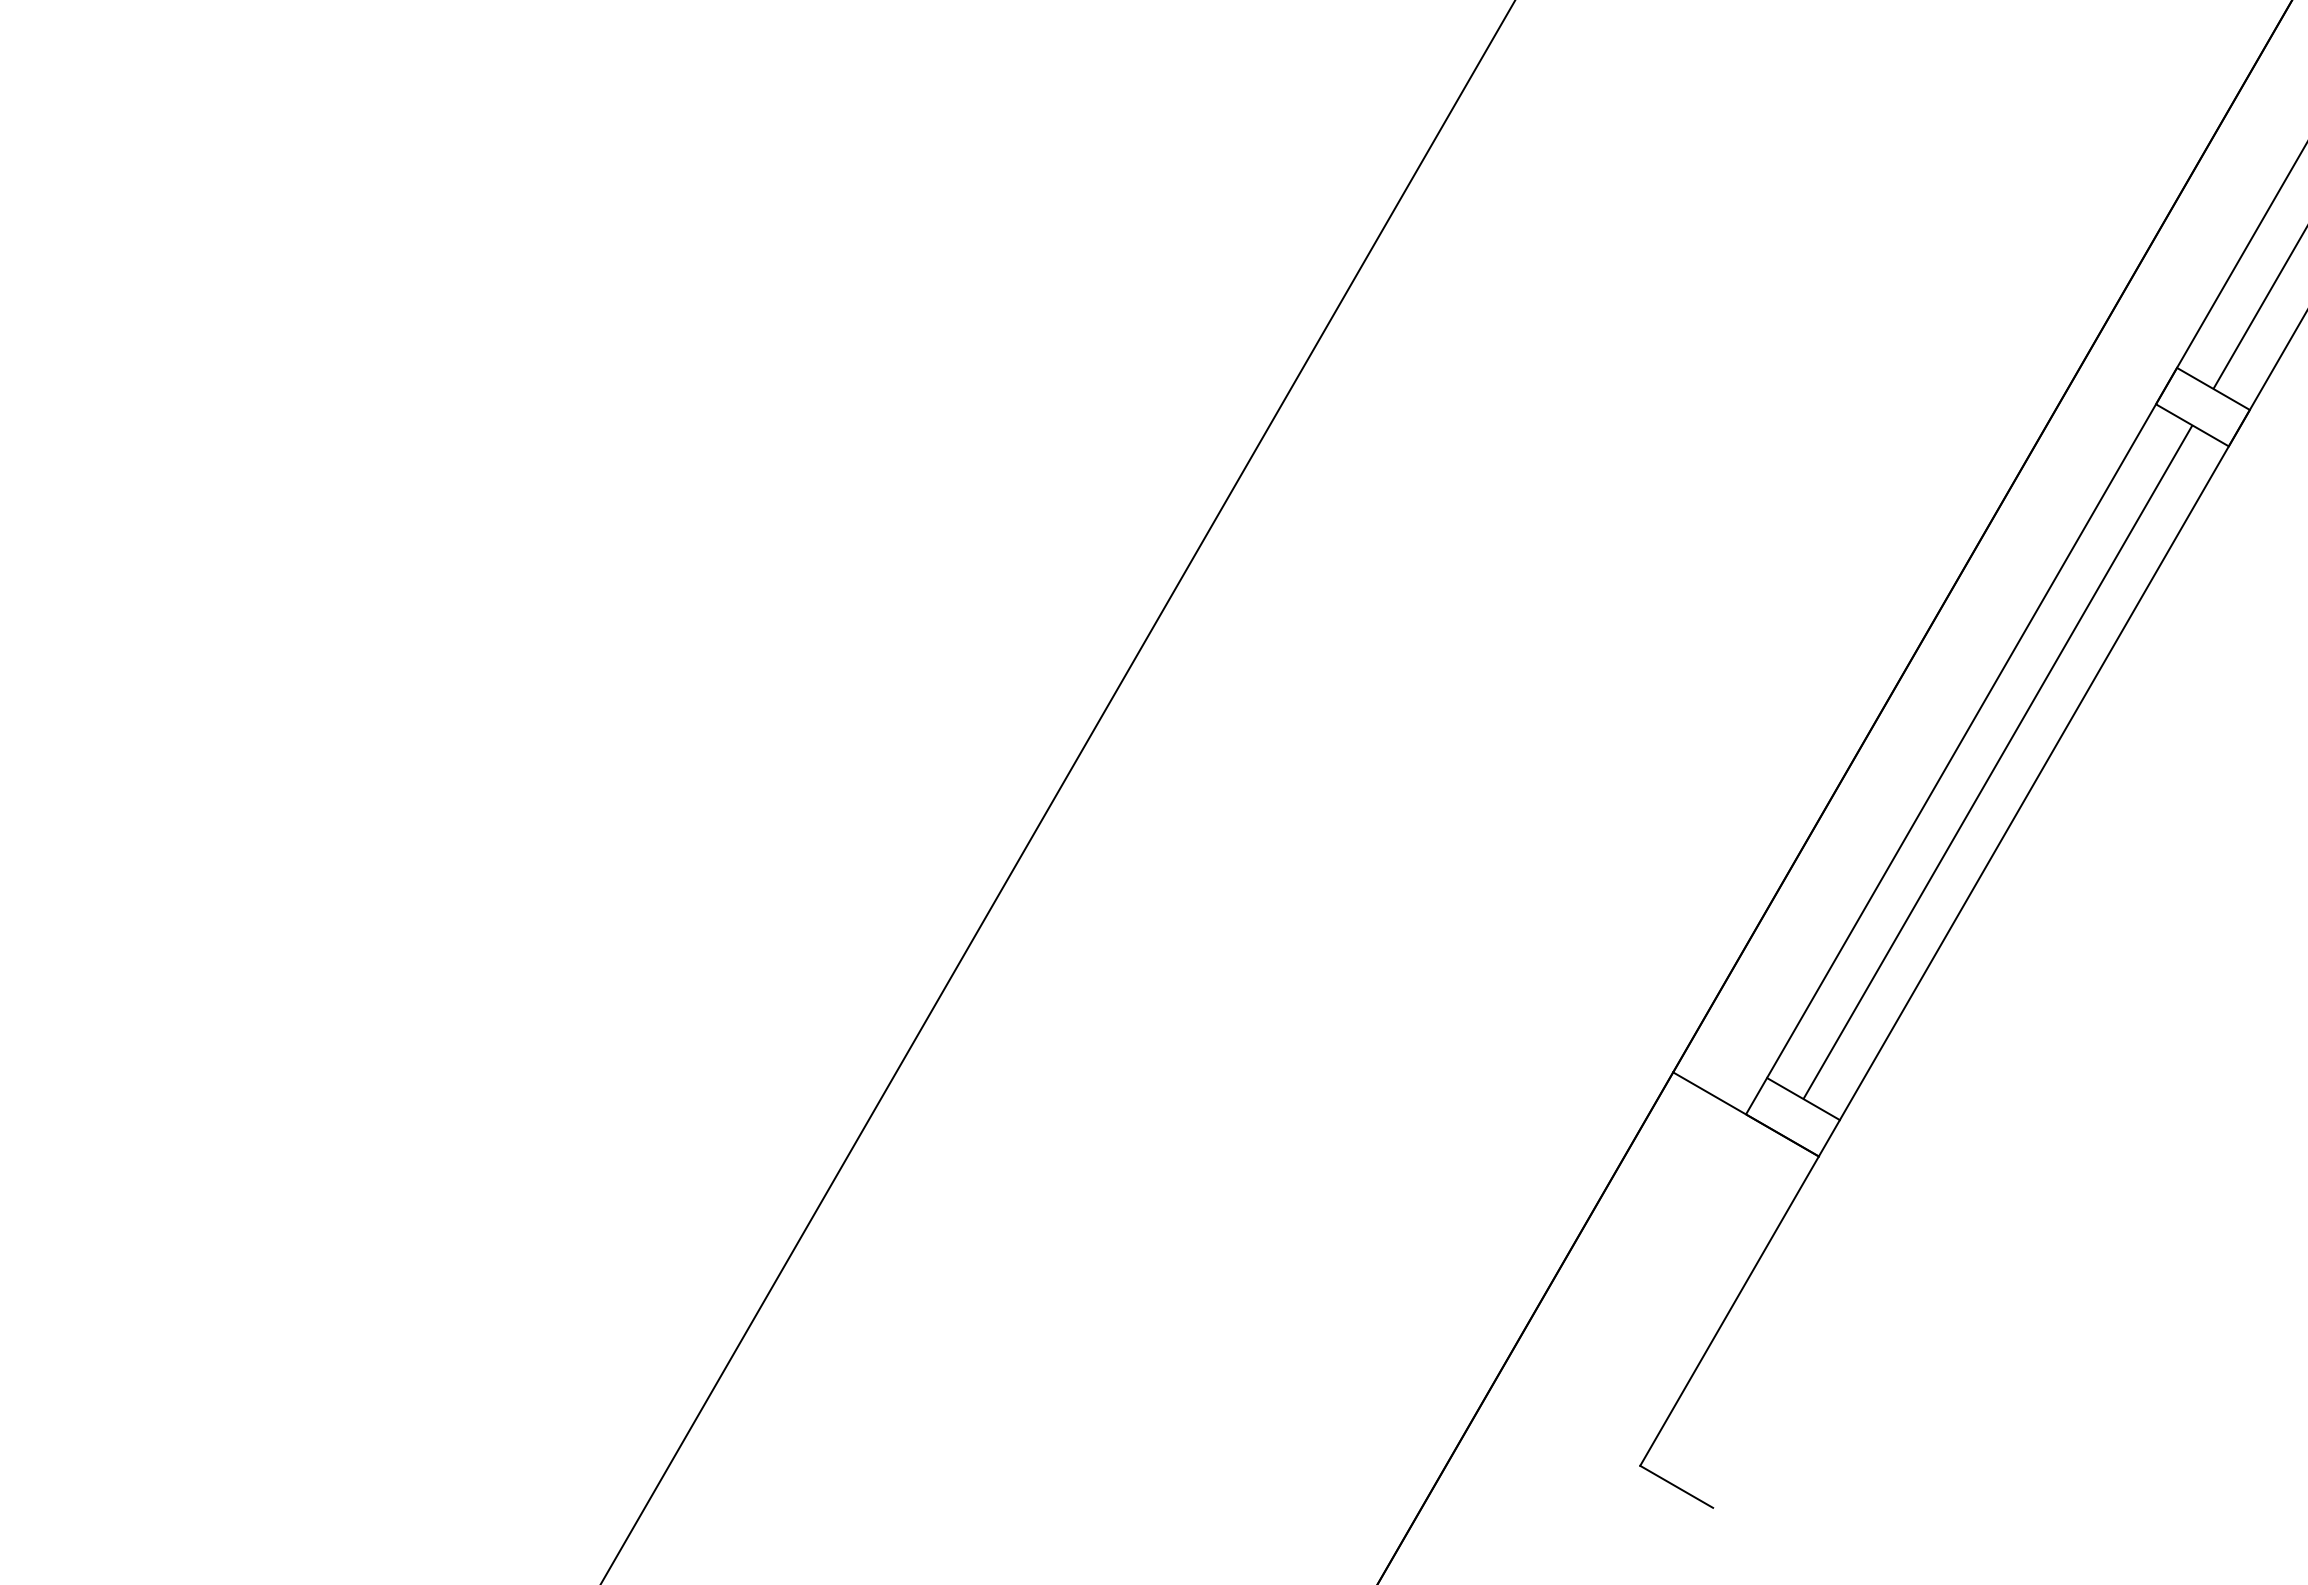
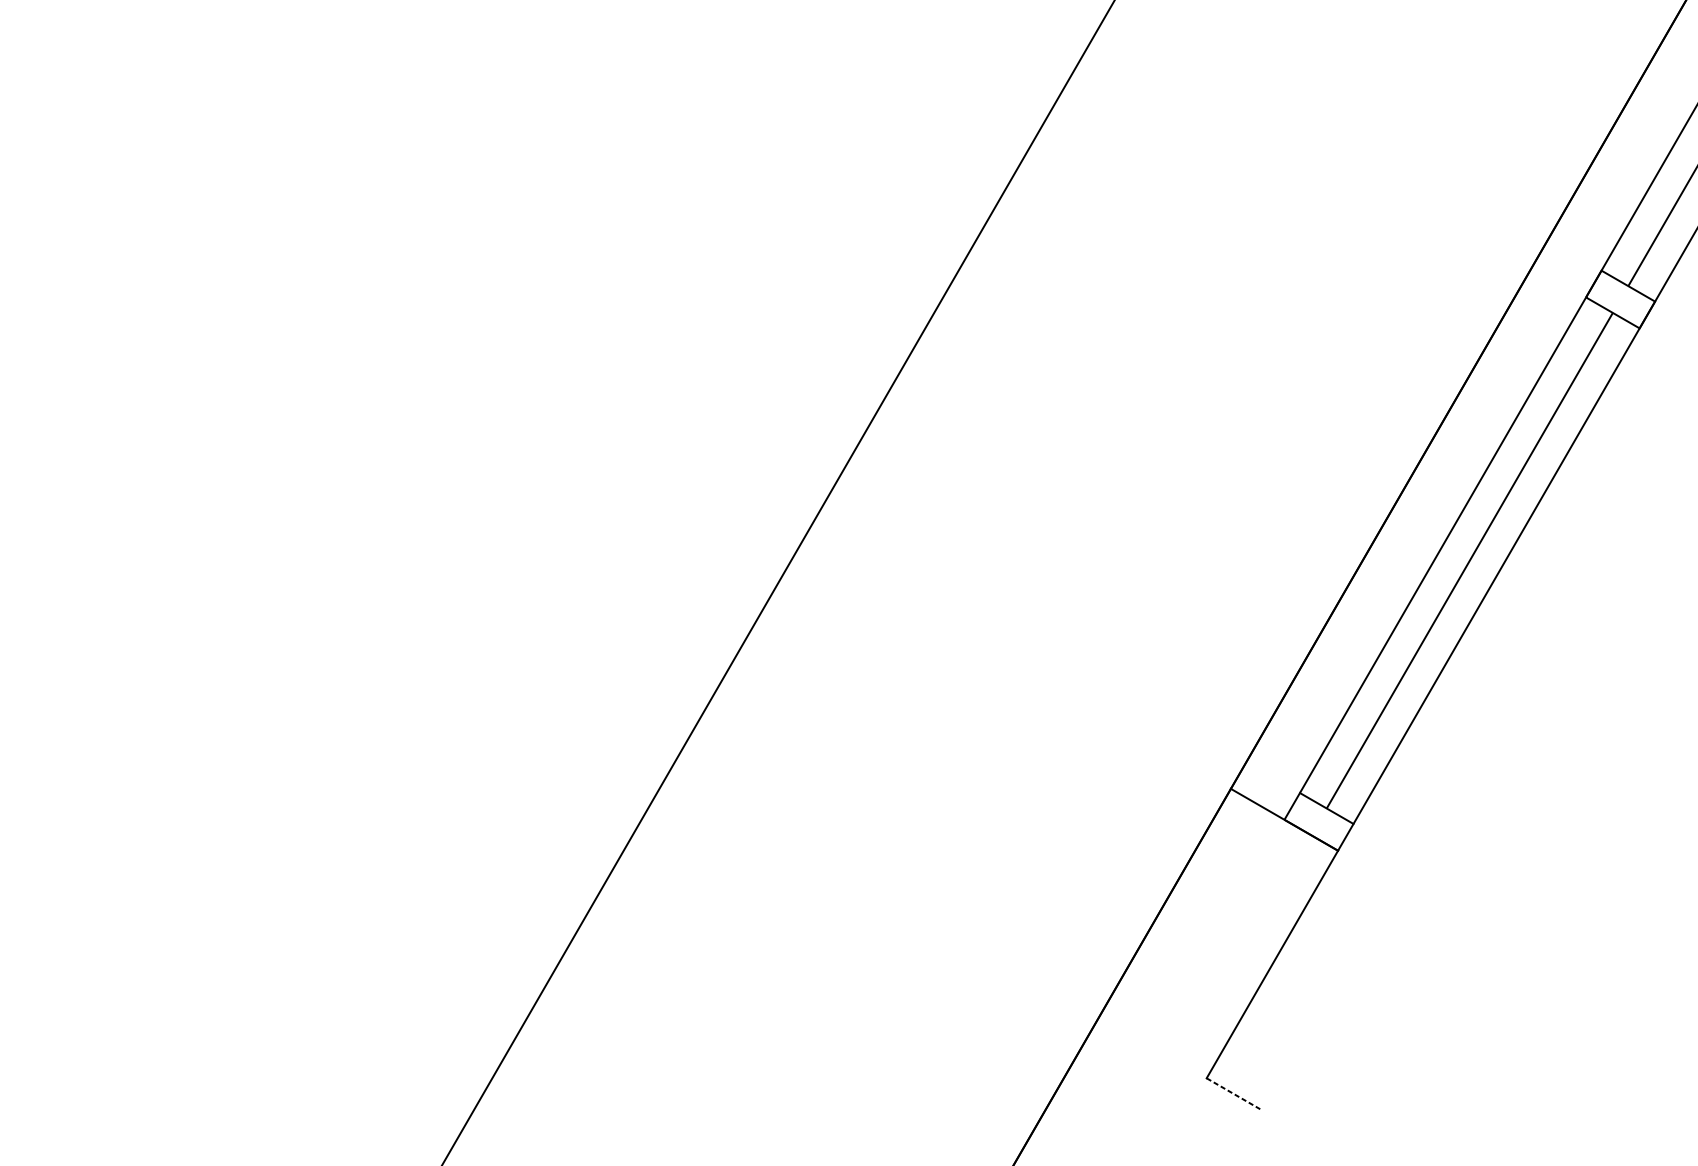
line: (1676, 1486) -> (1233, 1093), solid -> dashed

